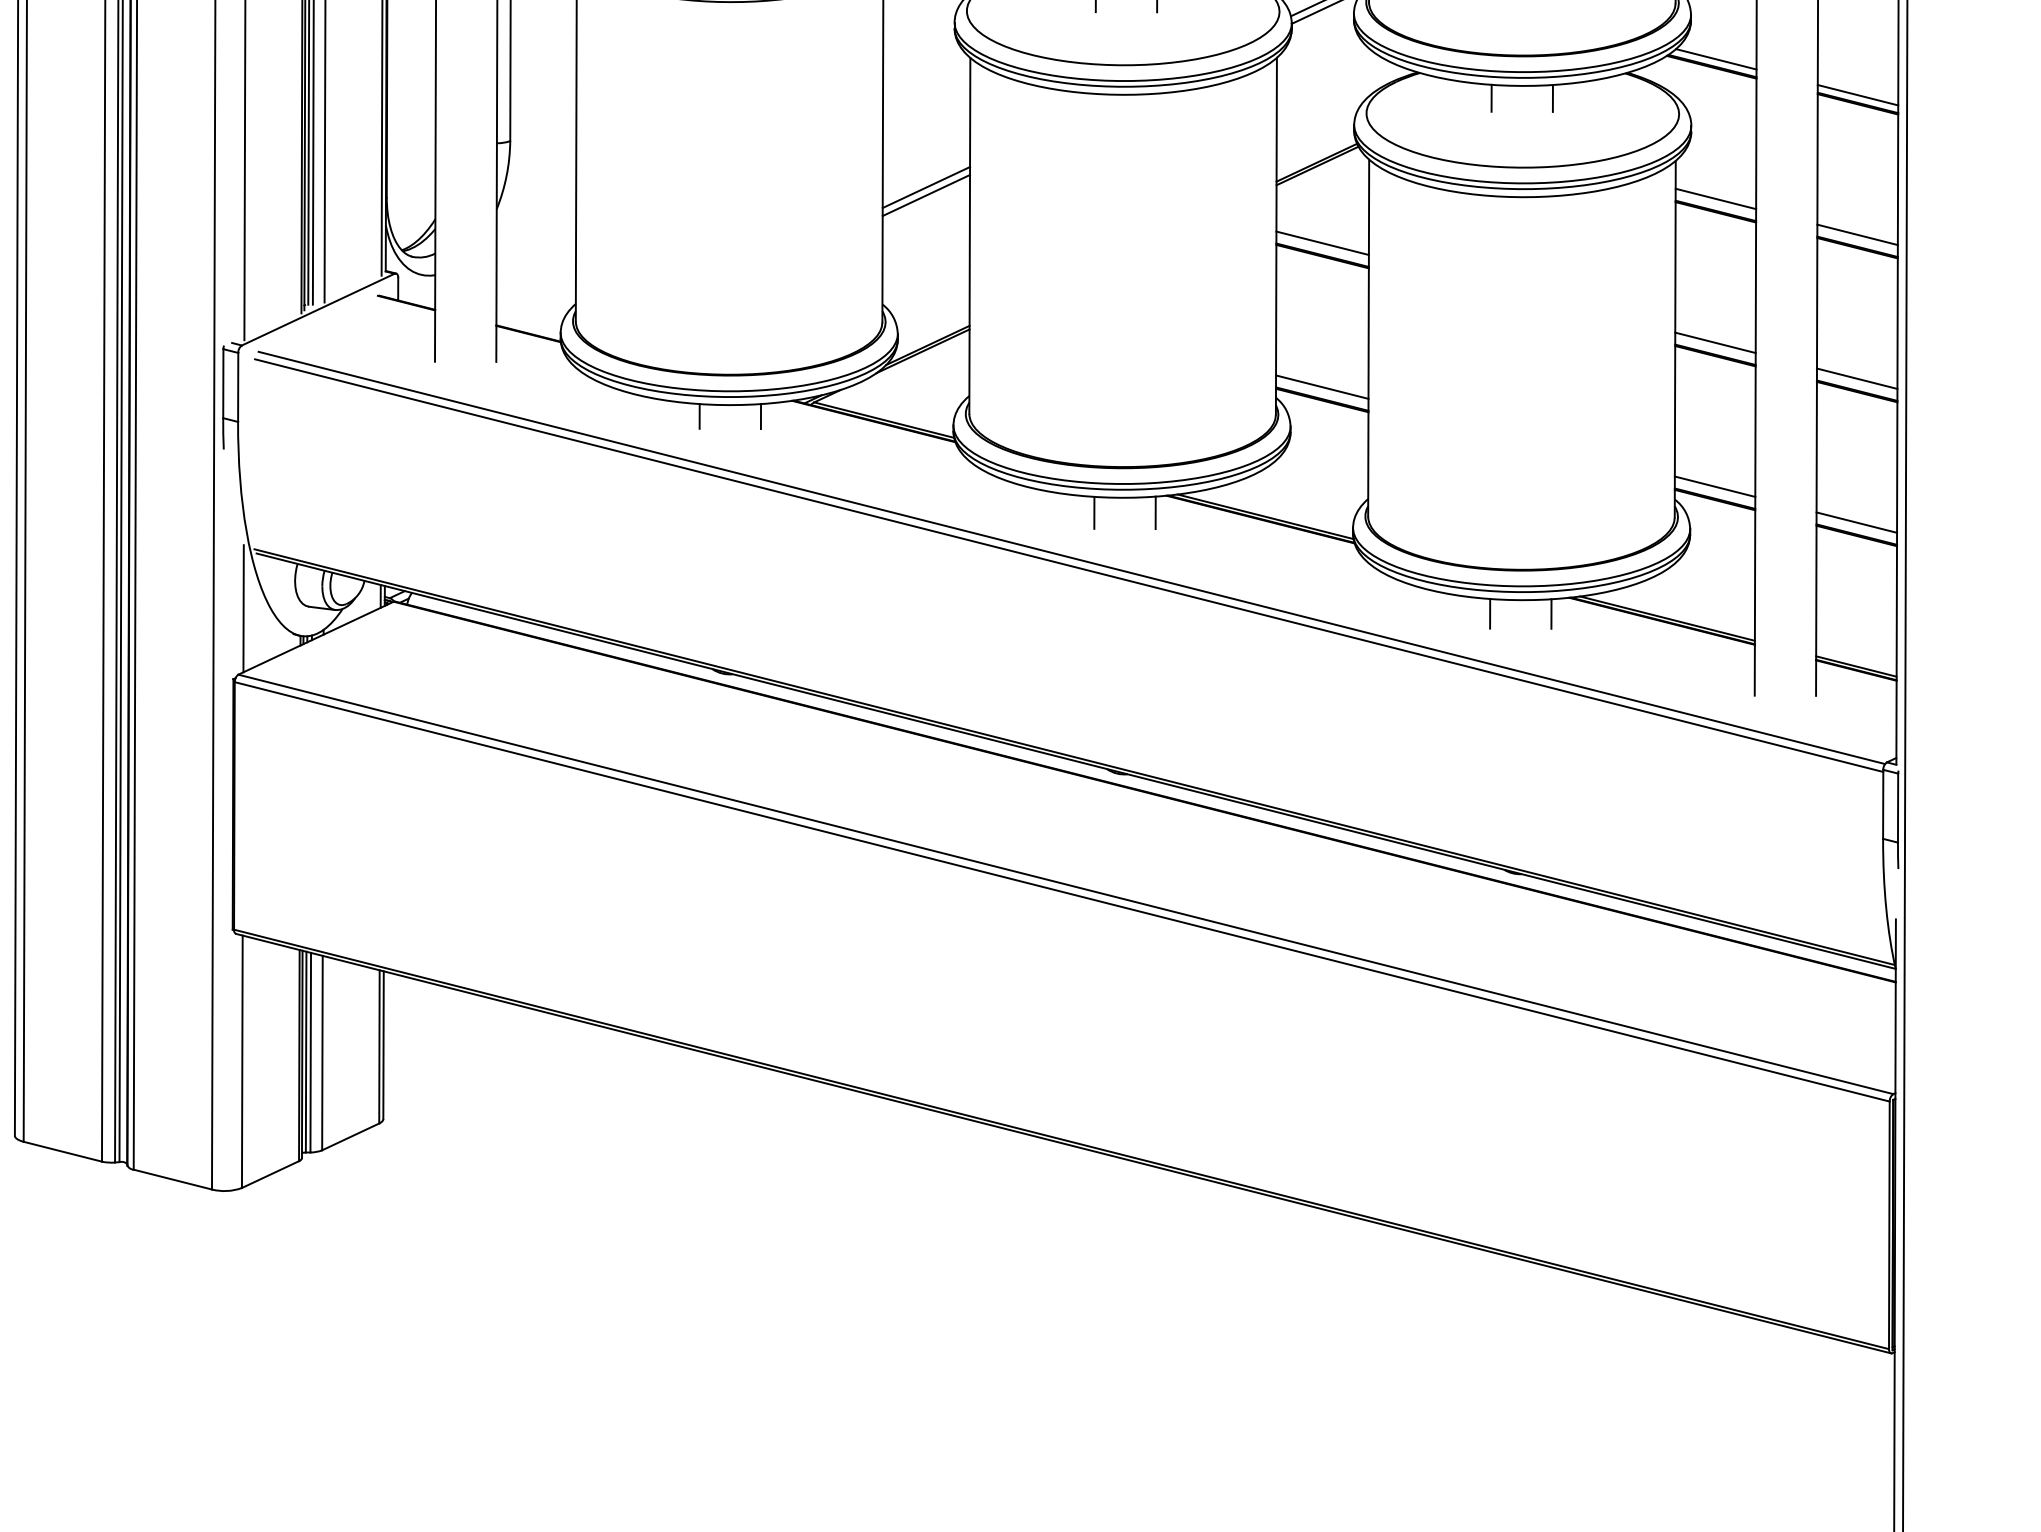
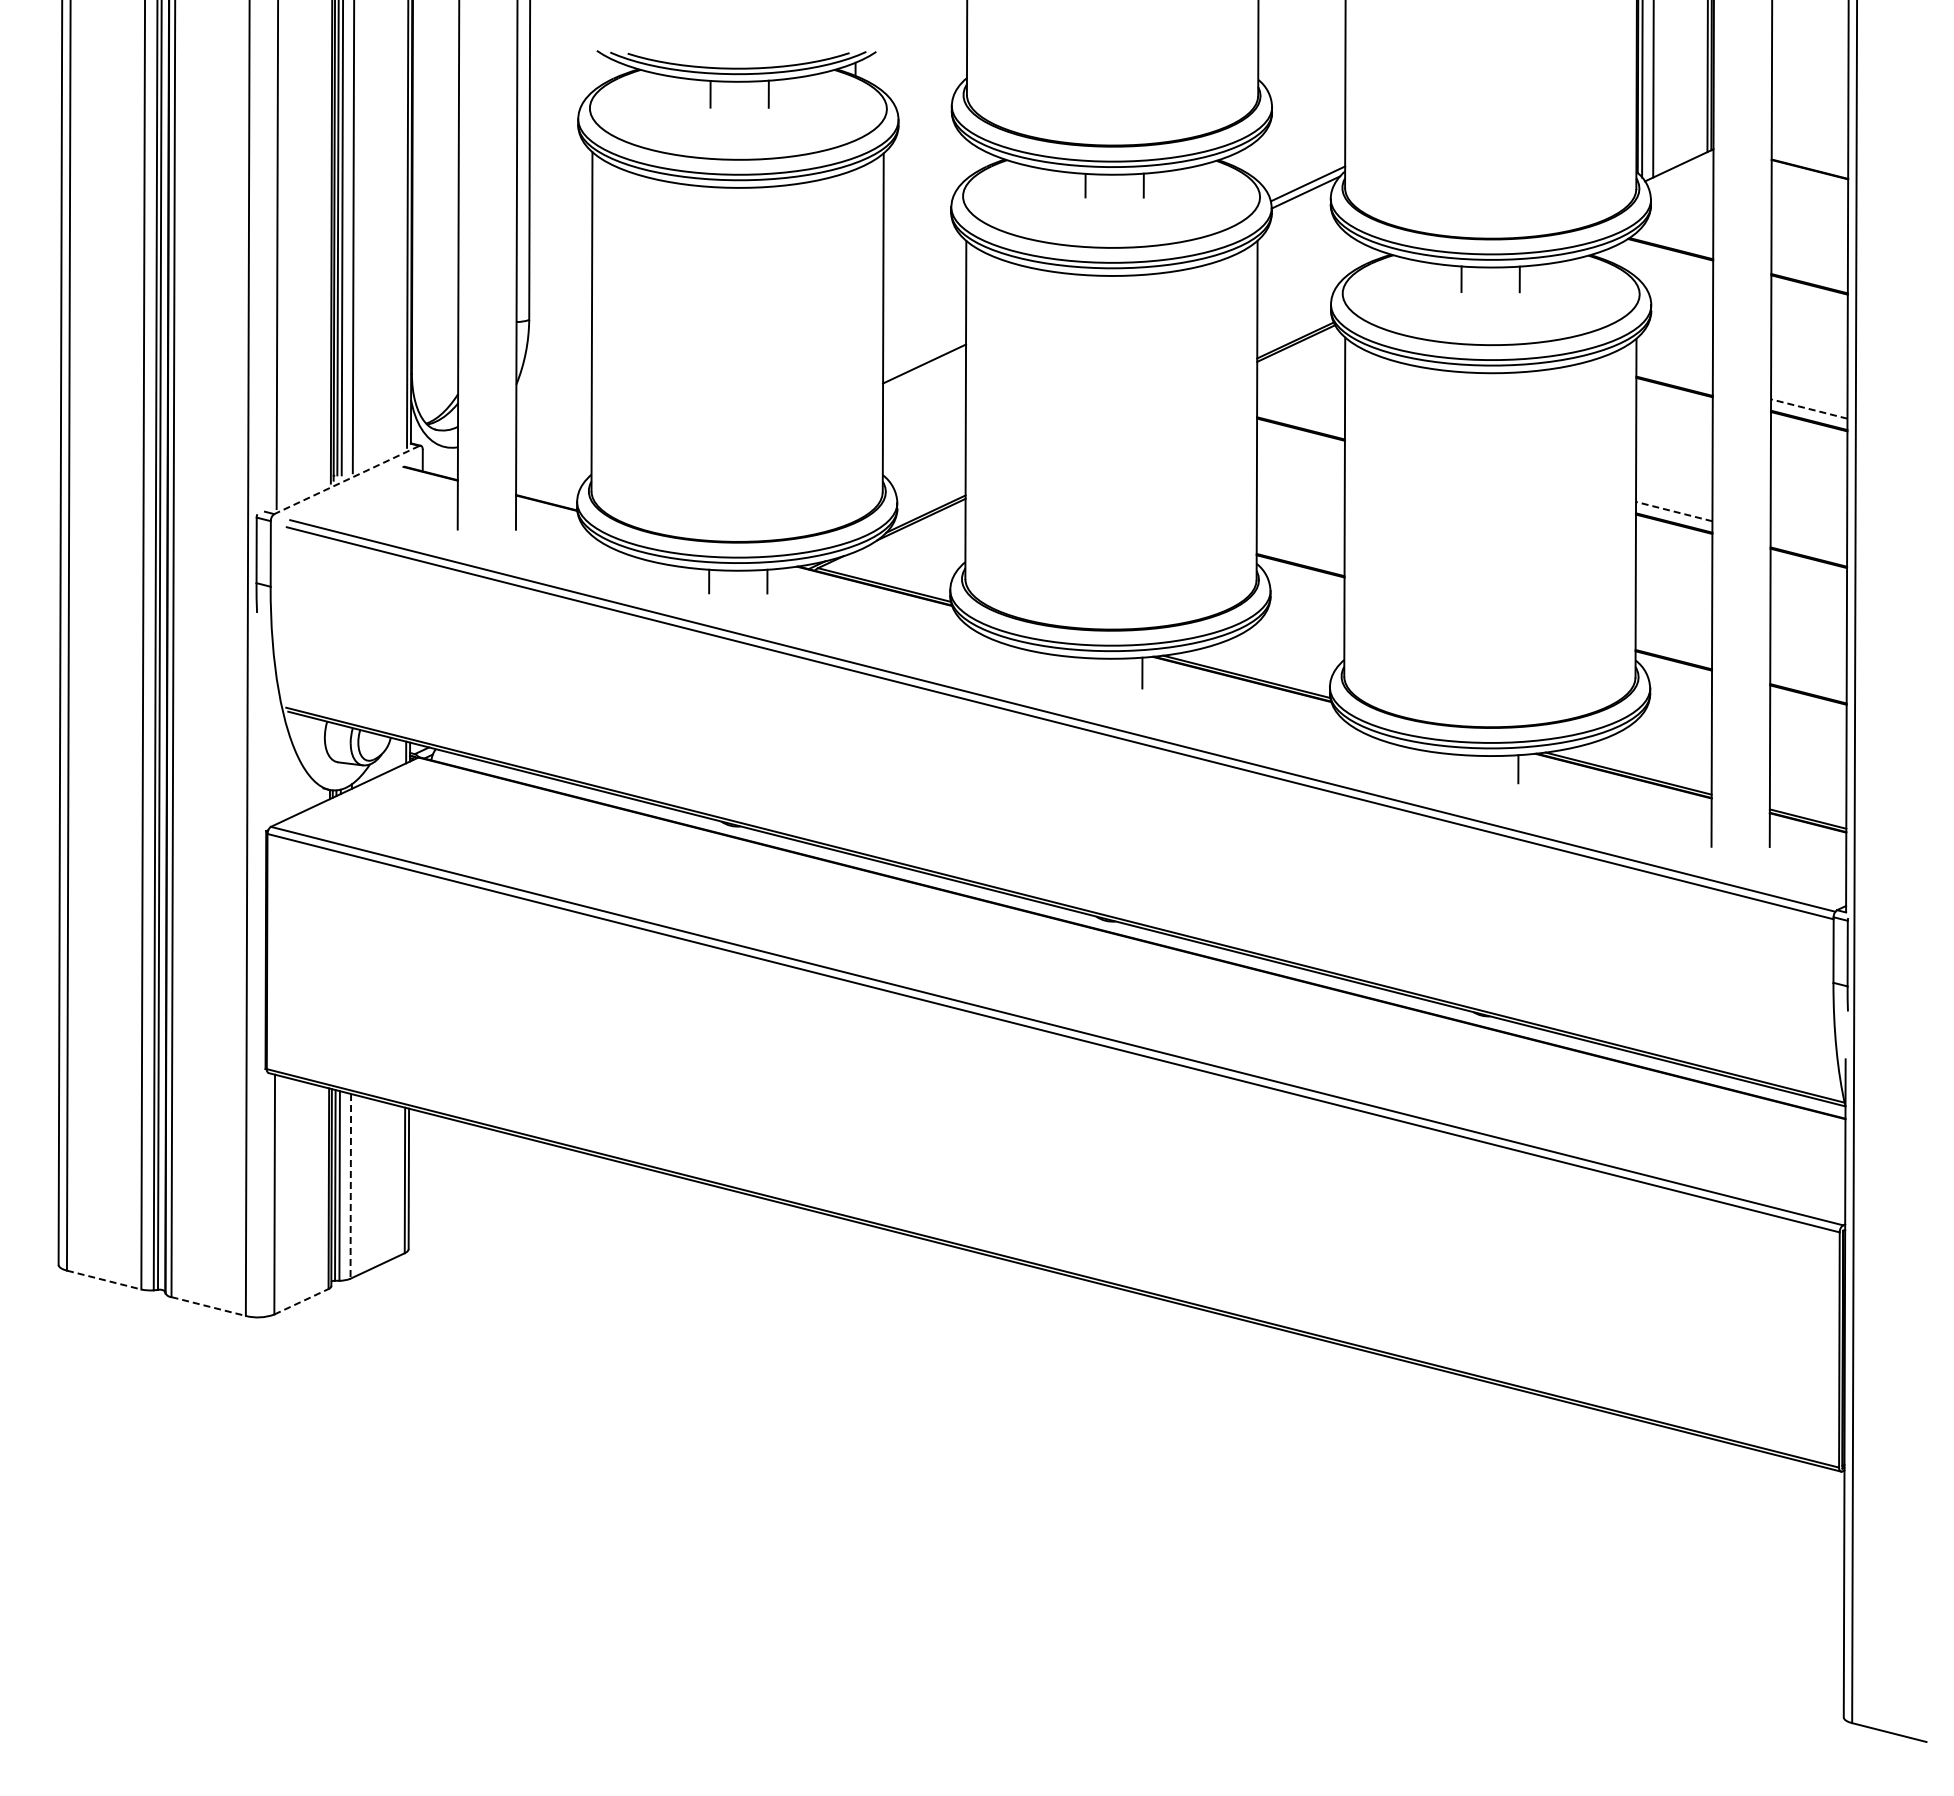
line: (1715, 58) -> (1674, 241), removed
line: (1857, 95) -> (1809, 276), removed
line: (926, 195) -> (924, 371), removed
line: (1715, 198) -> (1674, 374), removed
line: (1856, 234) -> (1808, 408), solid -> dashed
line: (1322, 242) -> (1300, 416), removed
line: (317, 310) -> (346, 480), solid -> dashed
line: (1714, 342) -> (1673, 511), solid -> dashed
line: (1856, 378) -> (1808, 545), removed
line: (1322, 386) -> (1300, 553), removed
line: (1714, 485) -> (1673, 647), removed
line: (1094, 512) -> (1084, 672), removed
line: (1856, 522) -> (1808, 682), removed
line: (243, 607) -> (275, 763), removed
line: (1490, 613) -> (1460, 768), removed
line: (322, 1053) -> (350, 1186), solid -> dashed
line: (63, 1152) -> (104, 1280), solid -> dashed
line: (270, 1174) -> (301, 1301), solid -> dashed
line: (173, 1179) -> (209, 1306), solid -> dashed

